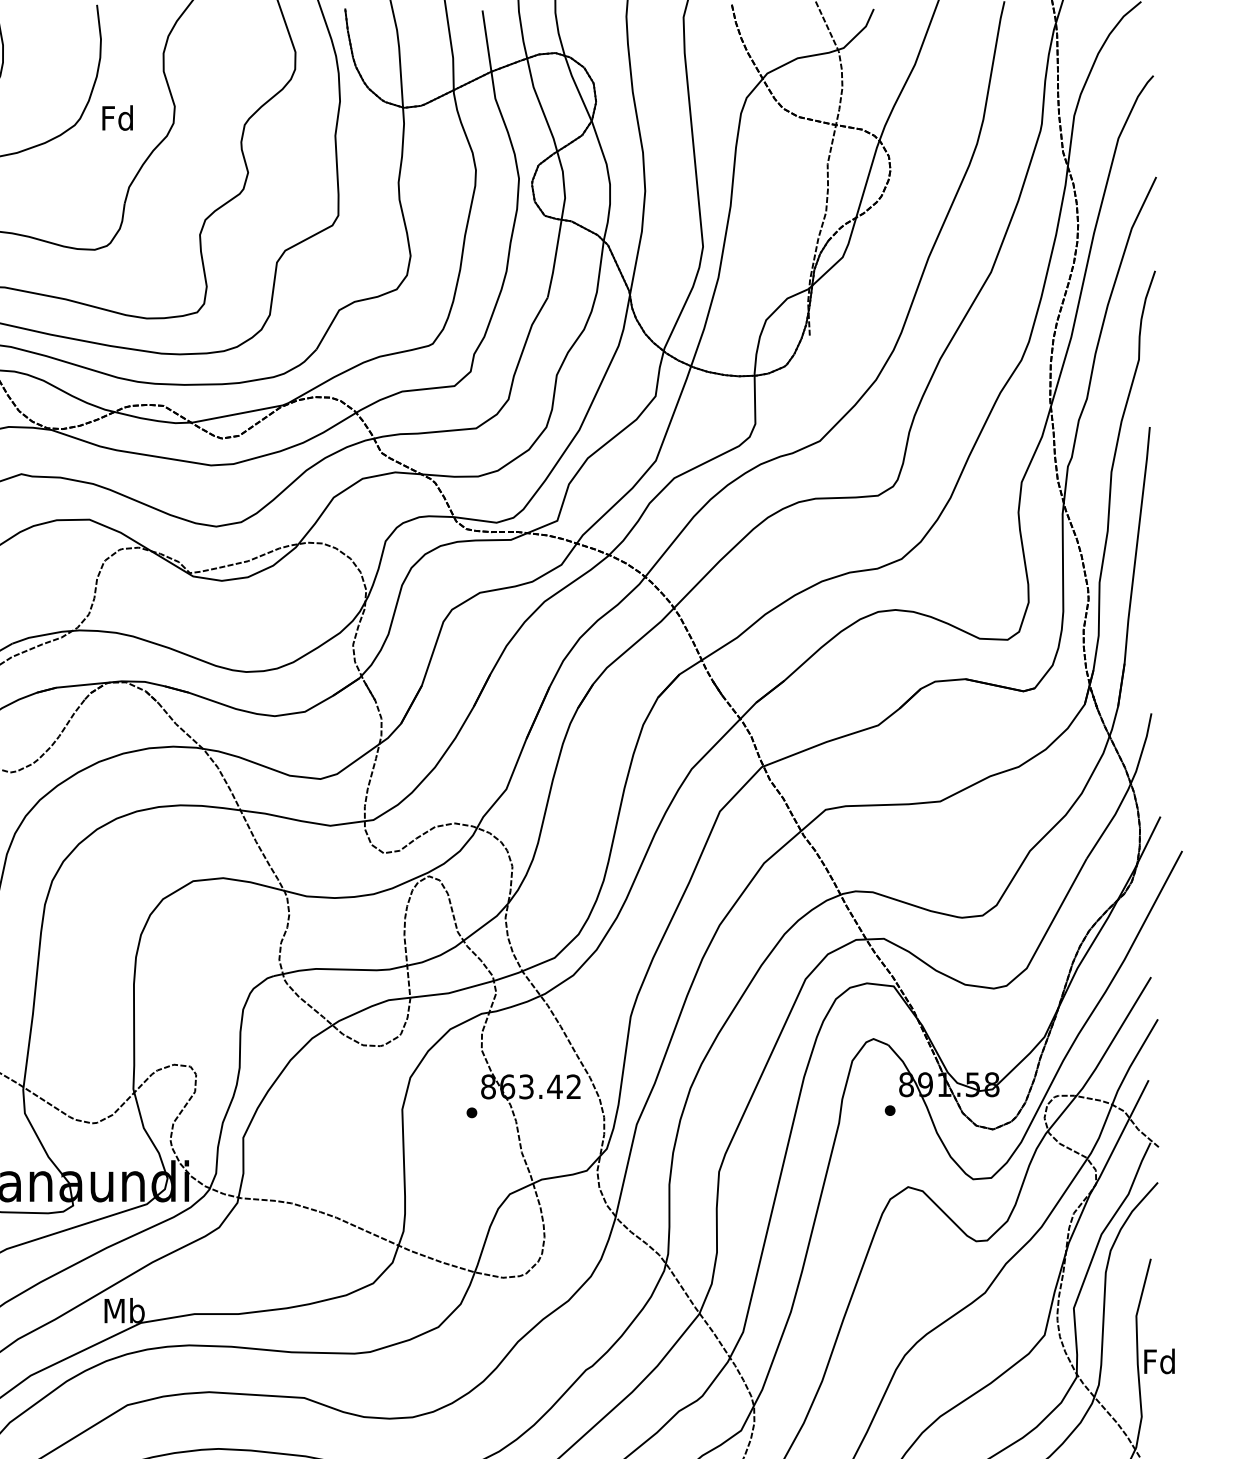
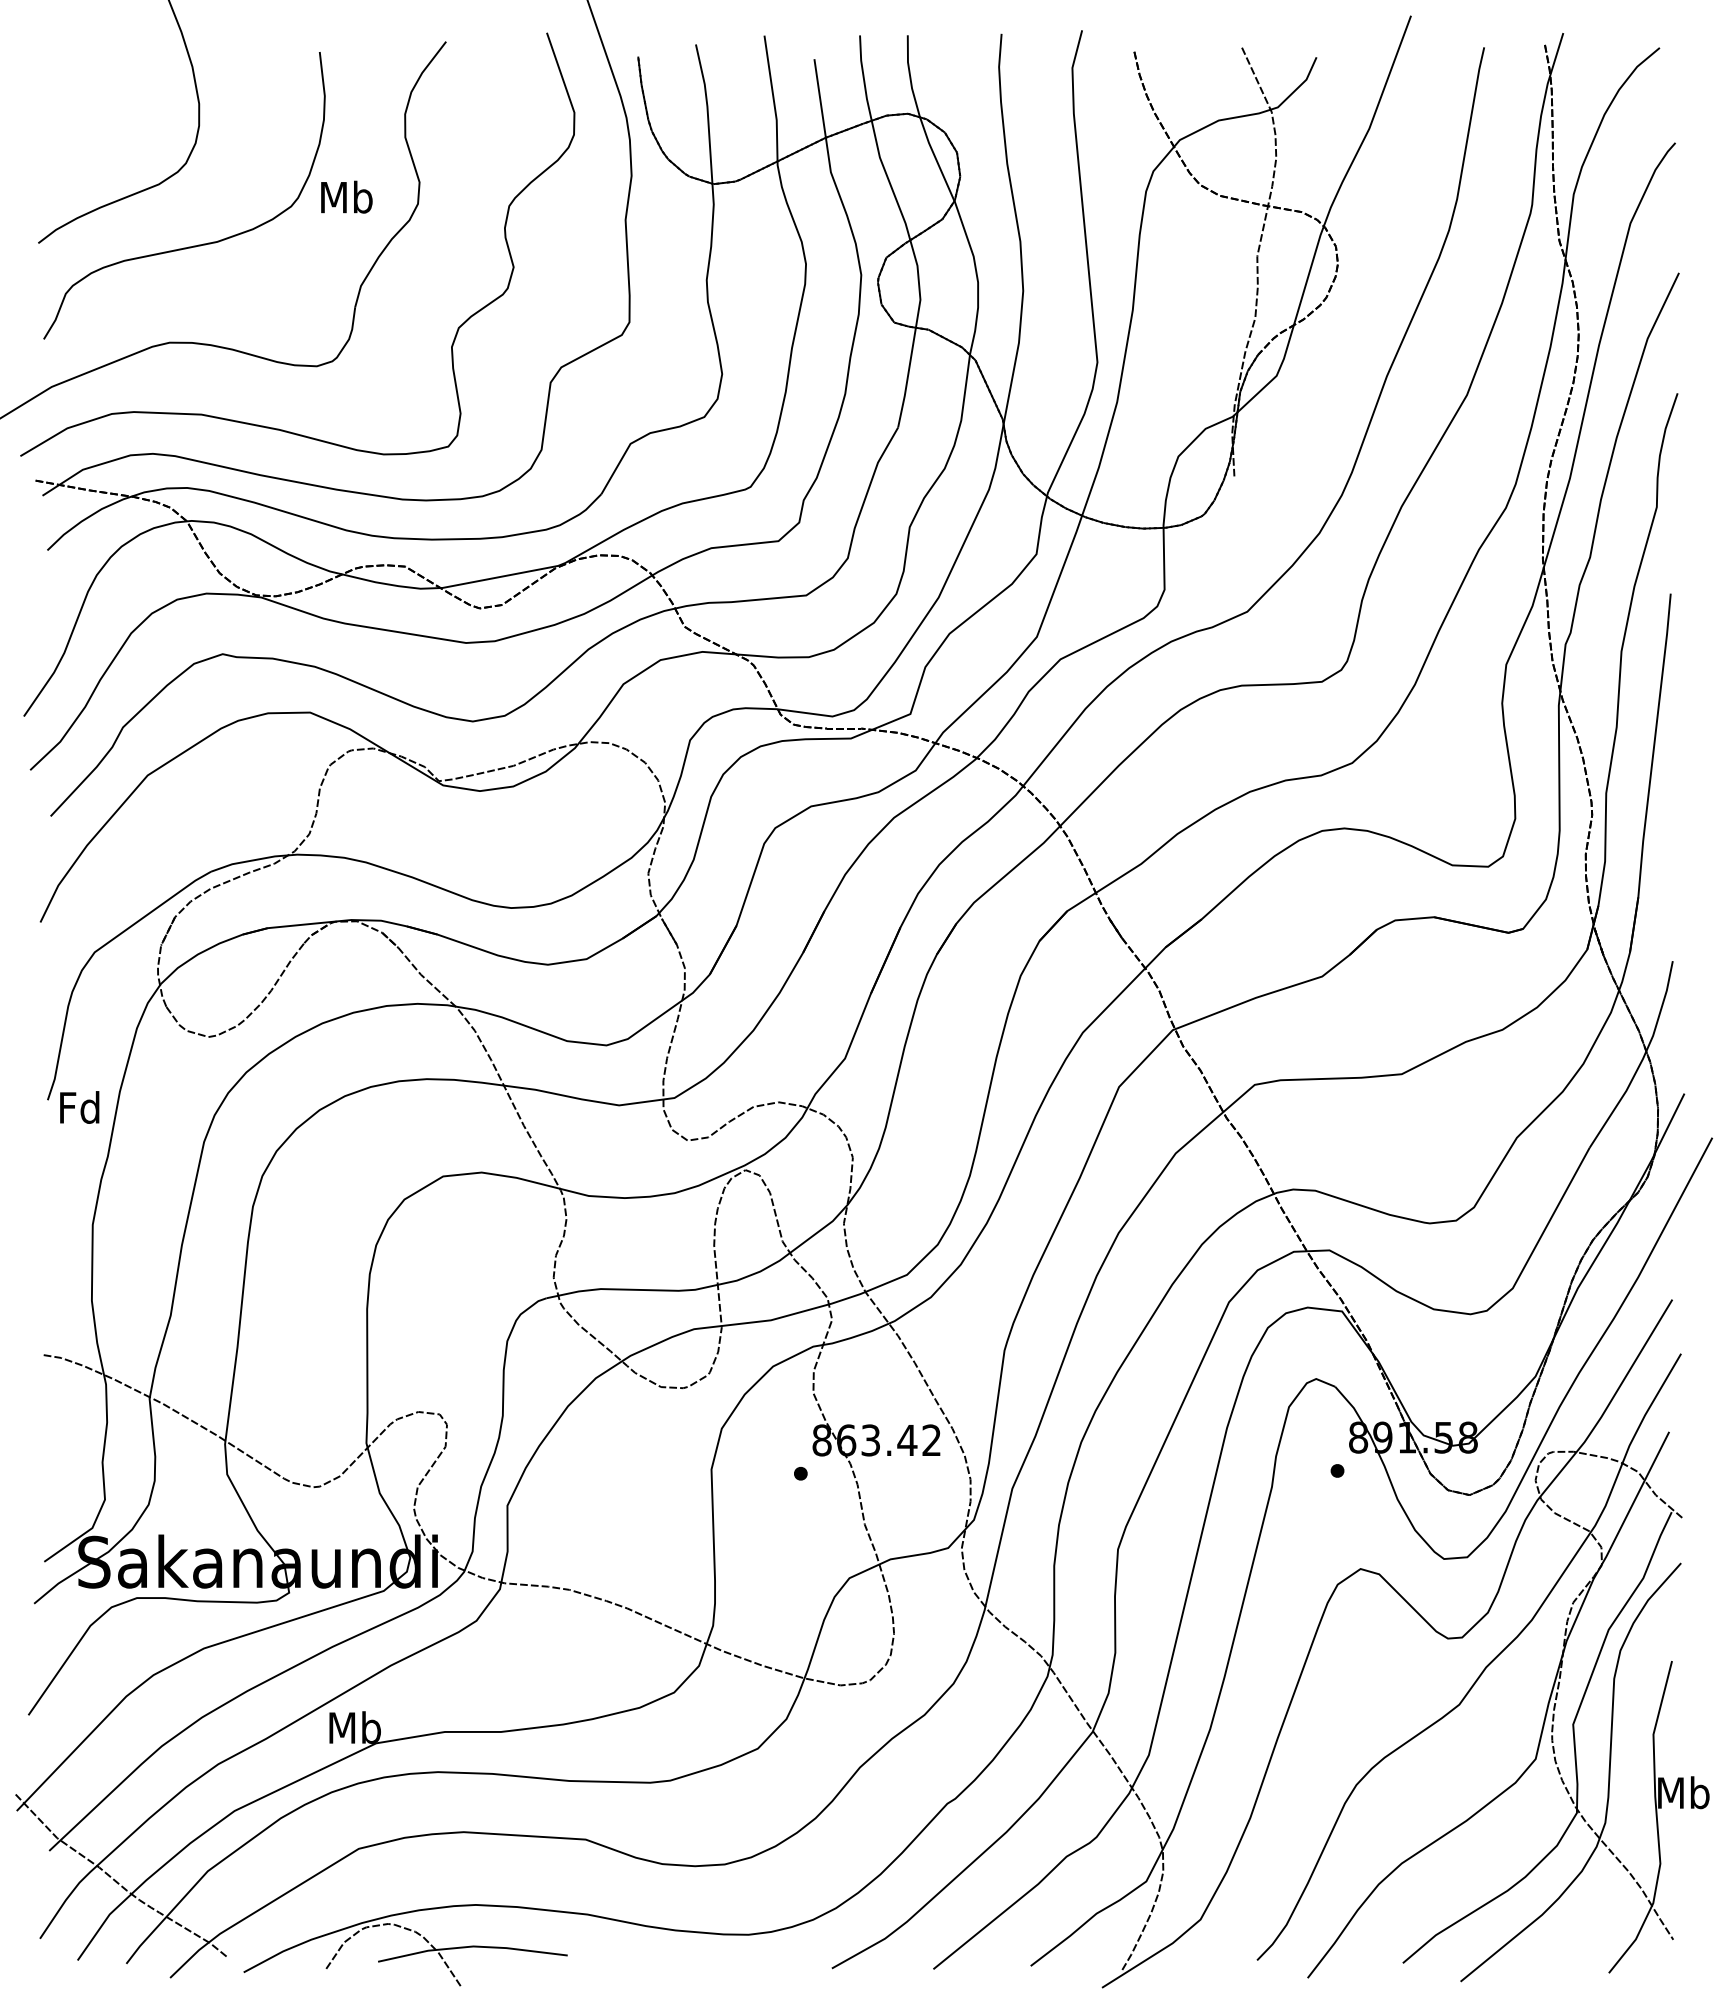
text: (117, 117) -> (346, 196), Fd -> Mb
text: (1159, 1361) -> (1683, 1792), Fd -> Mb

